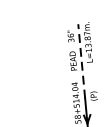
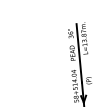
line: (81, 60) -> (79, 52), dashed -> solid

